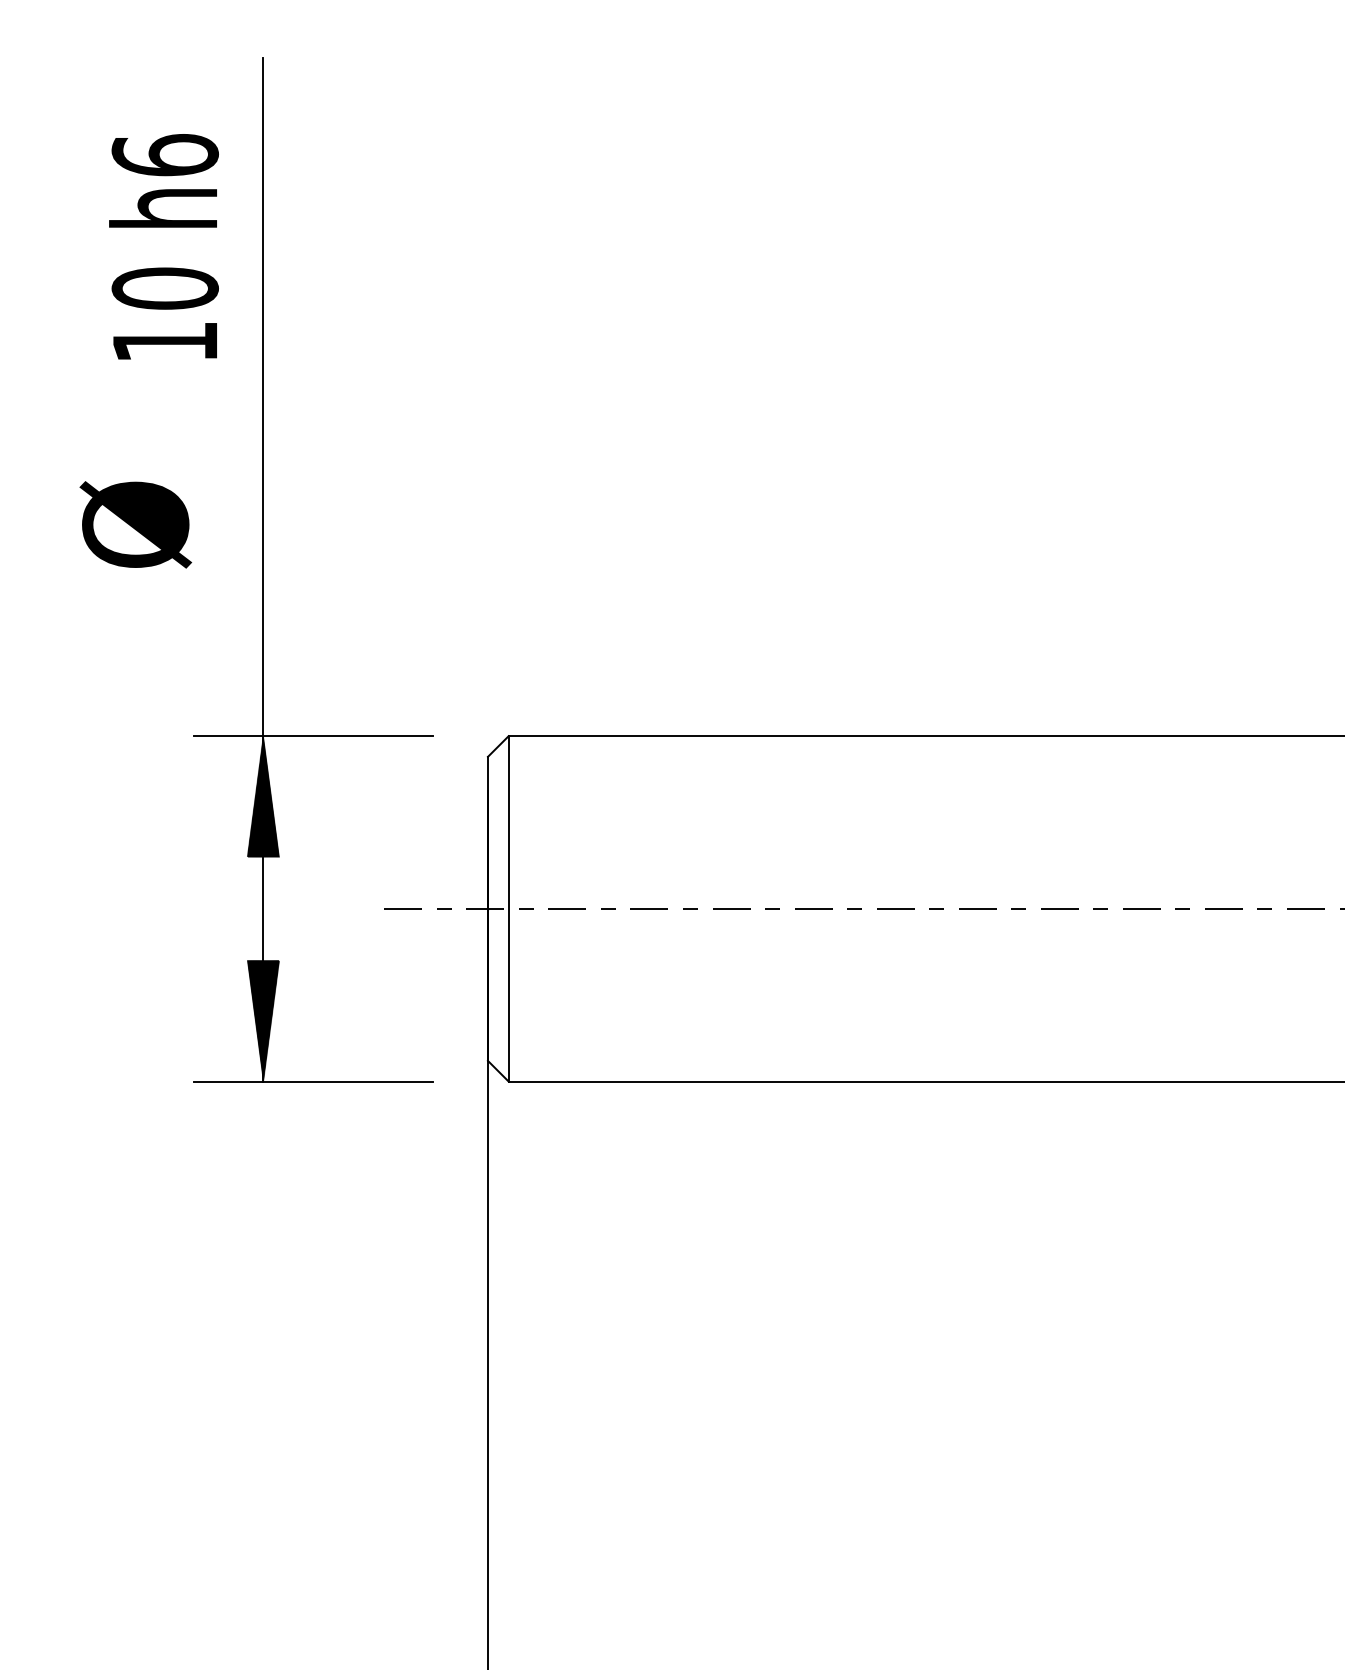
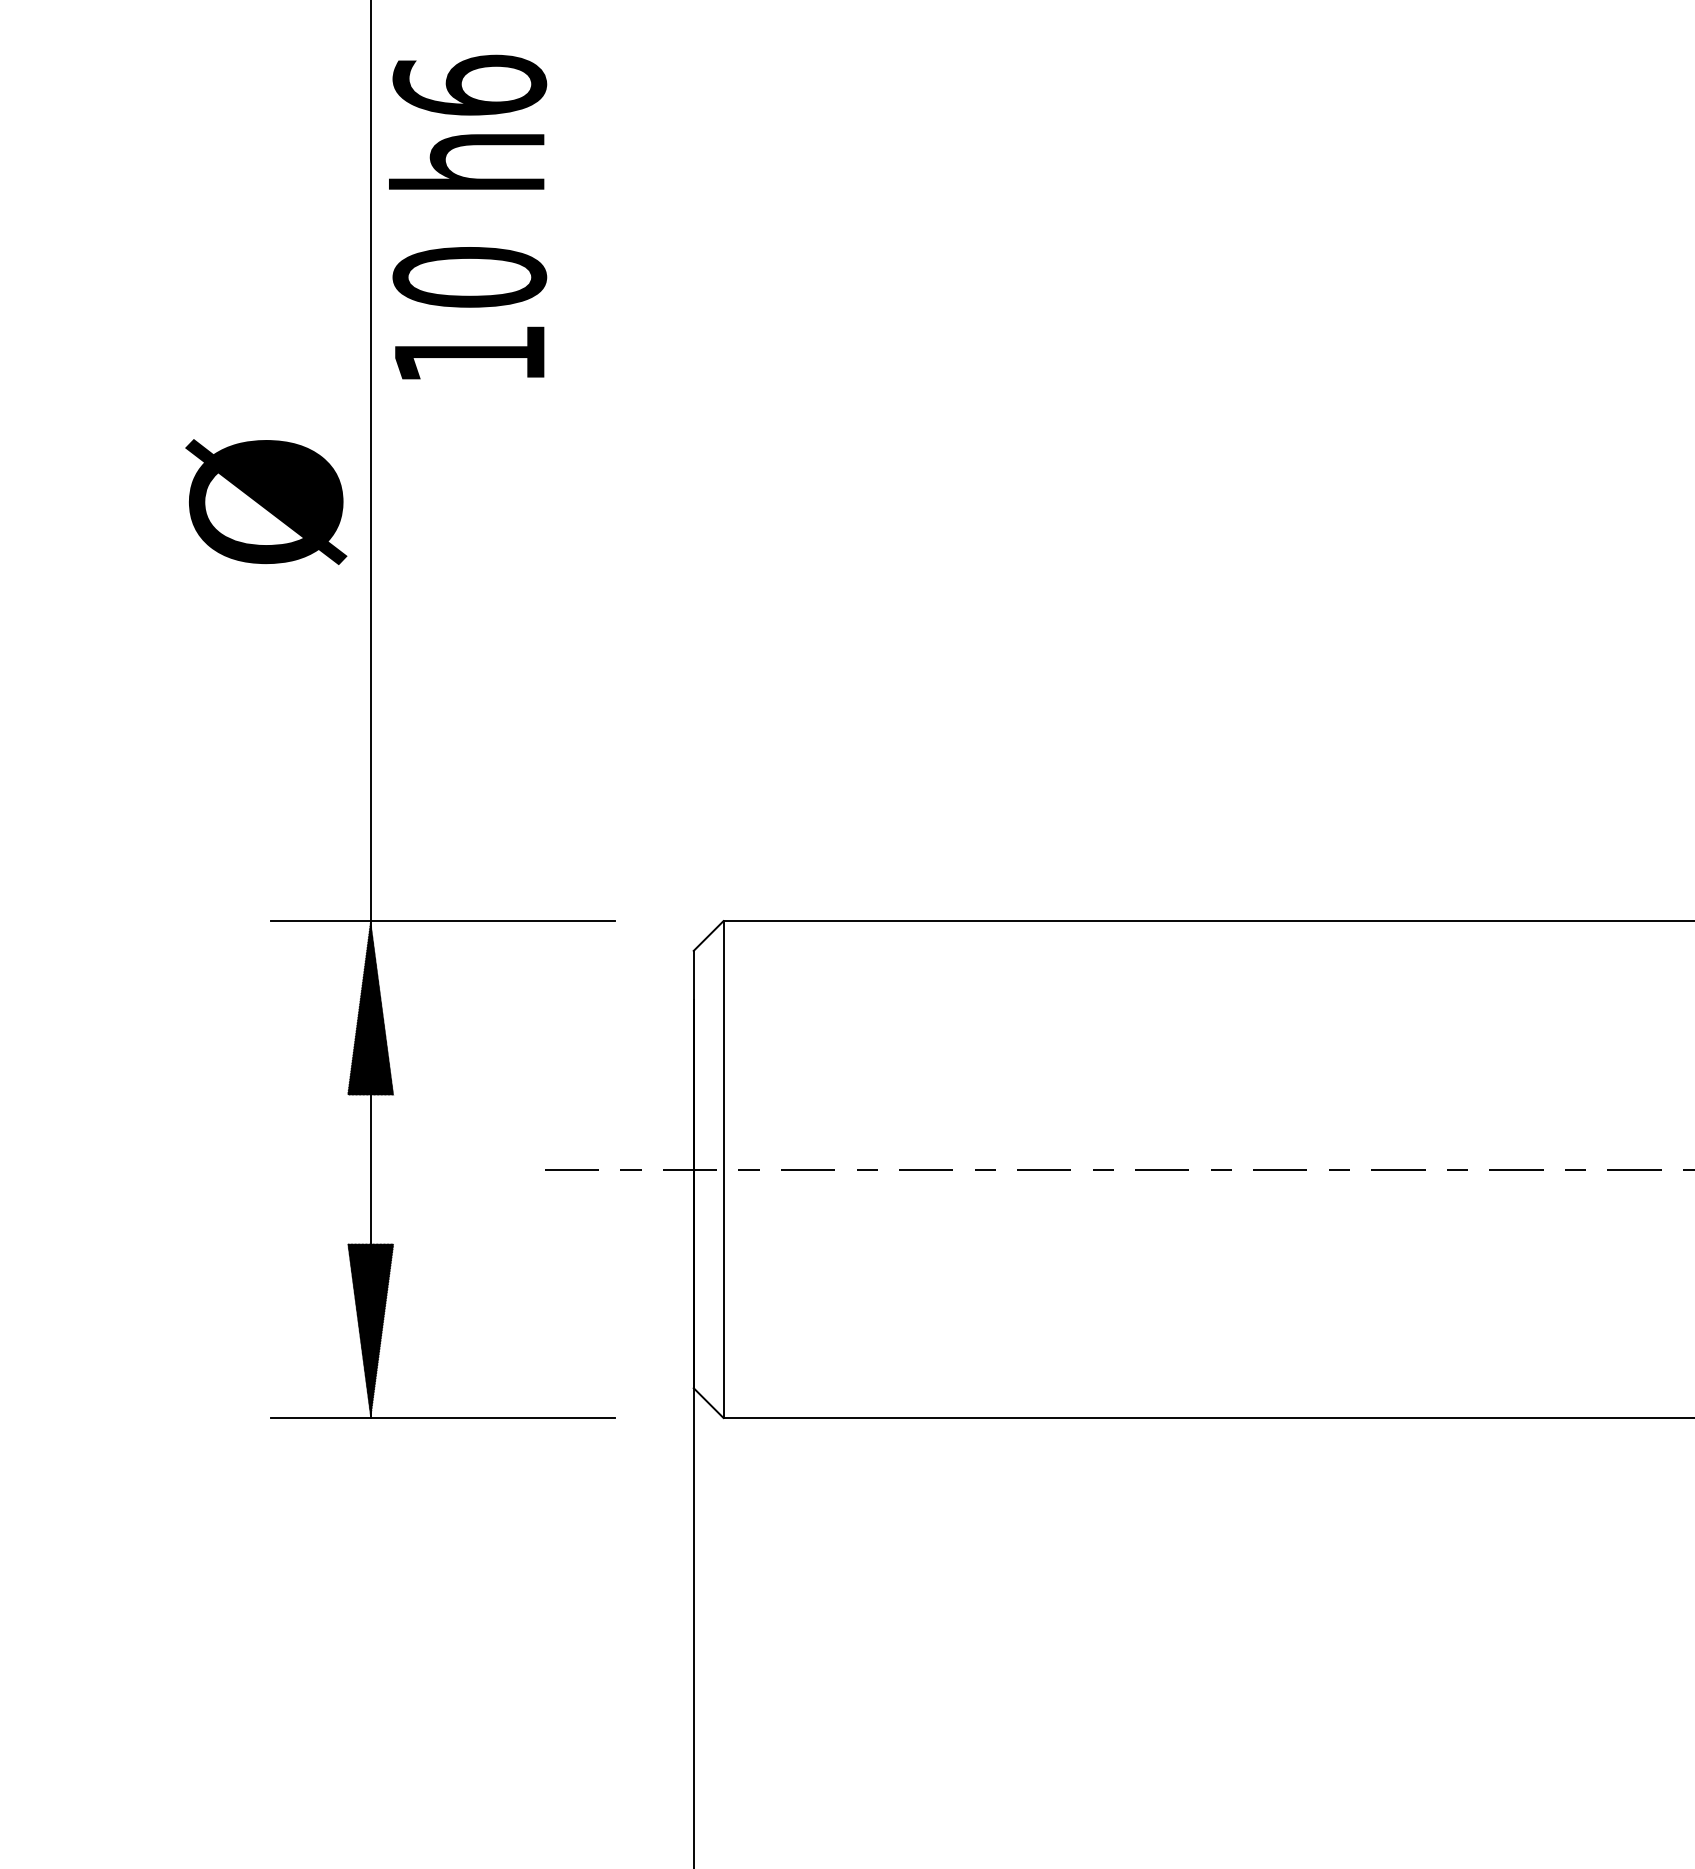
text: (163, 246) -> (467, 216), moved
text: (135, 524) -> (265, 501), moved

